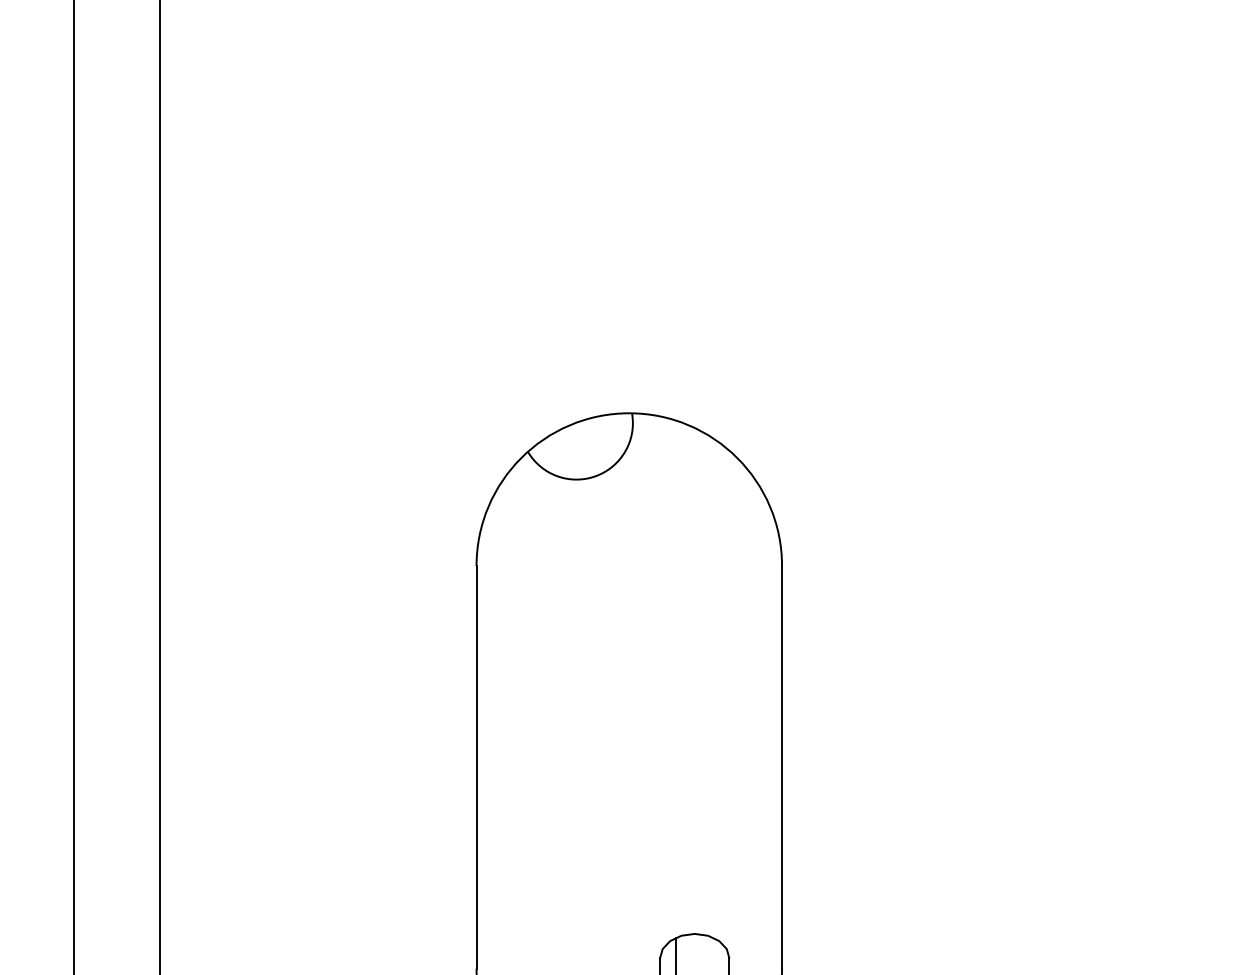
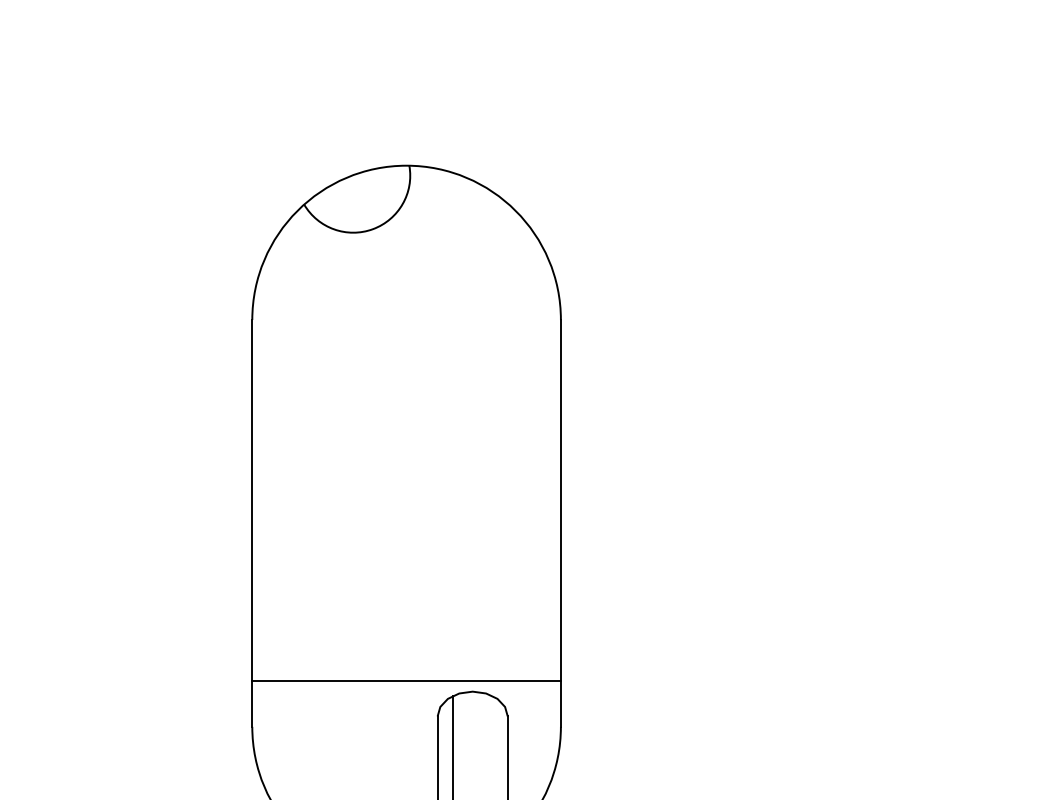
line: (629, 923) -> (406, 681), added

